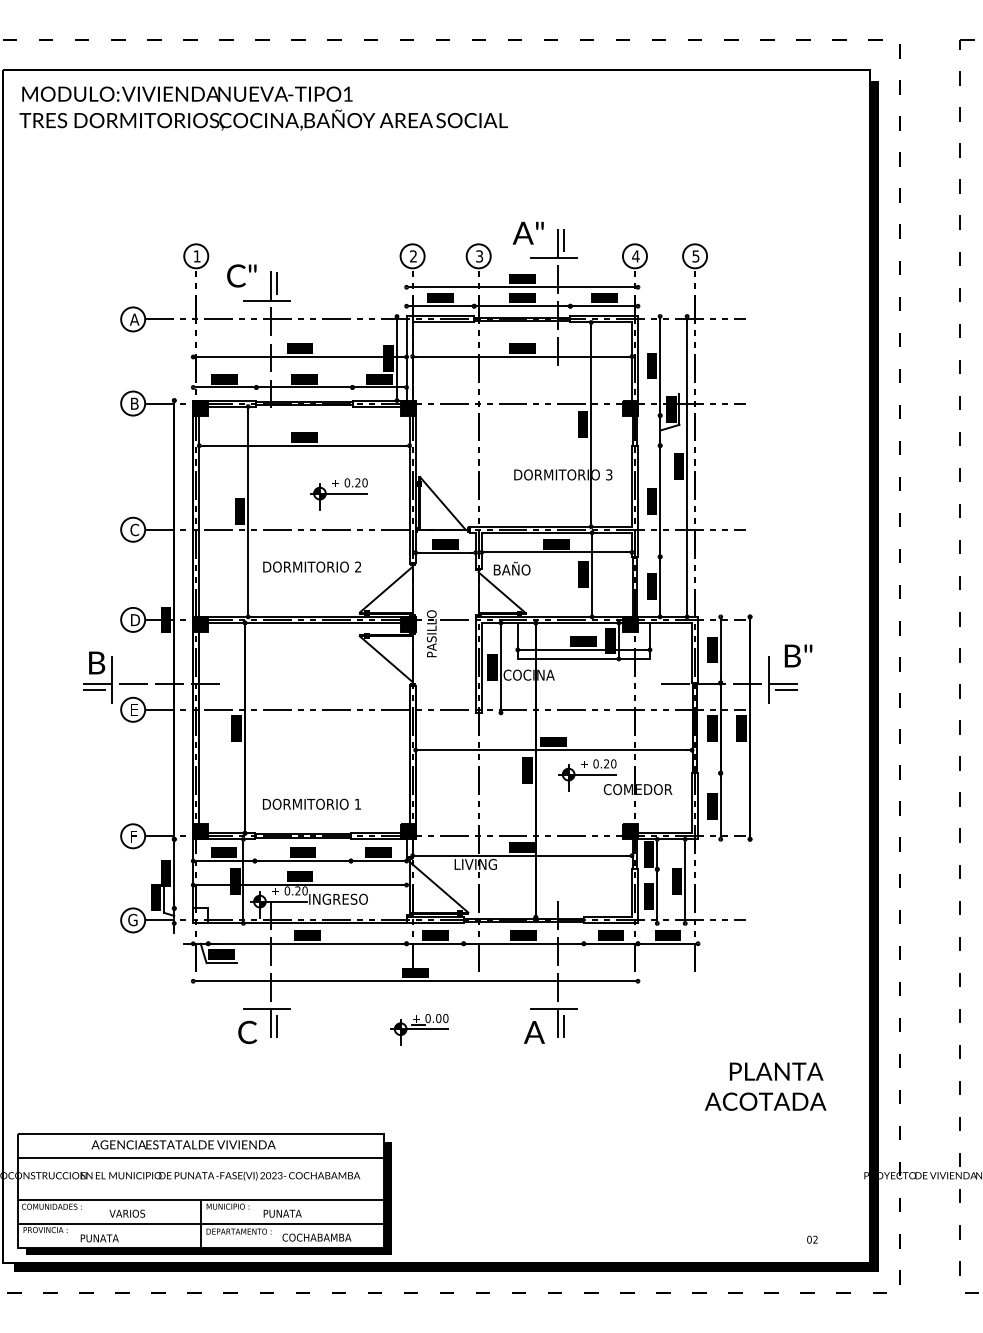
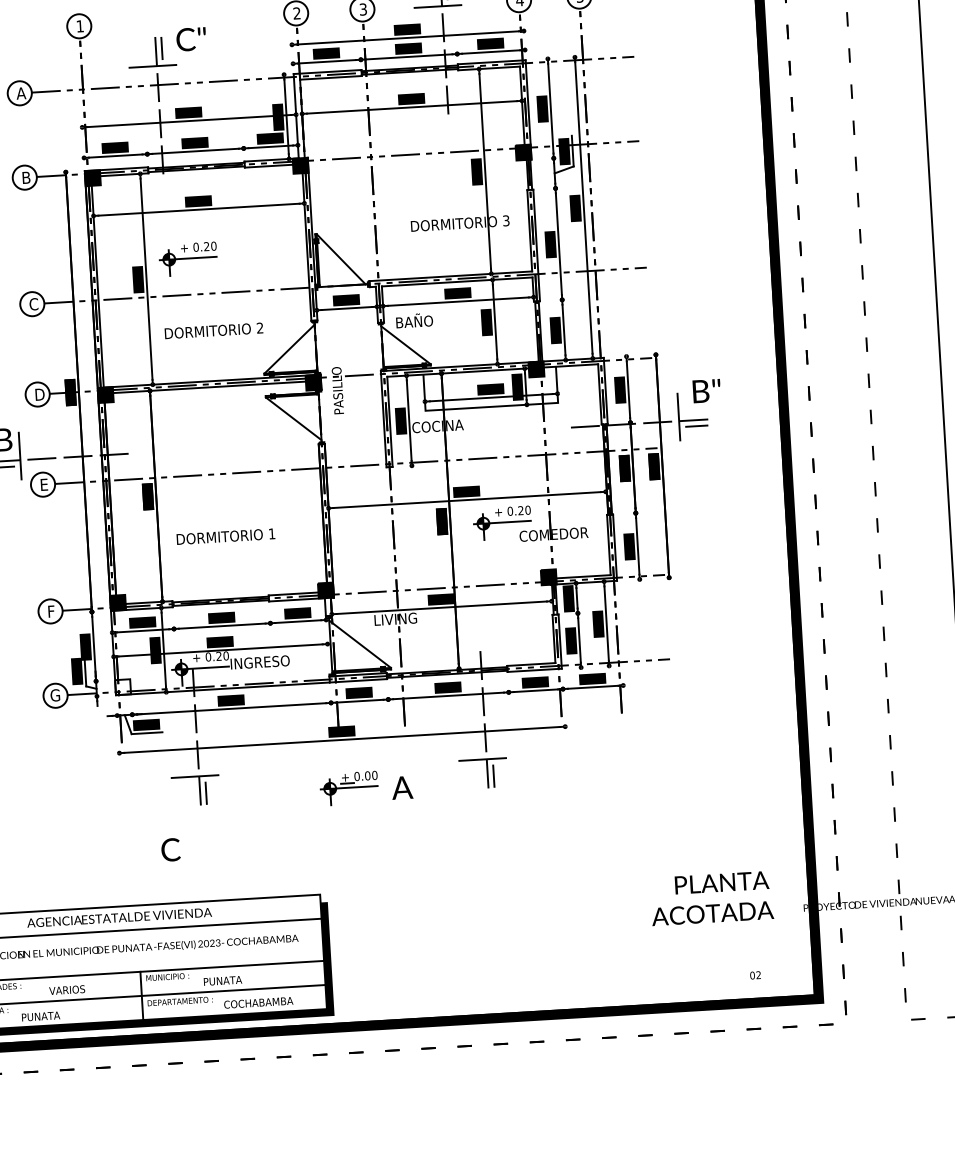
text: (241, 275) -> (190, 38), moved
part: (338, 494) -> (187, 259), moved
text: (311, 803) -> (225, 535), moved
text: (247, 1032) -> (170, 849), moved
text: (534, 1032) -> (402, 787), moved
text: (765, 1086) -> (711, 898), moved

